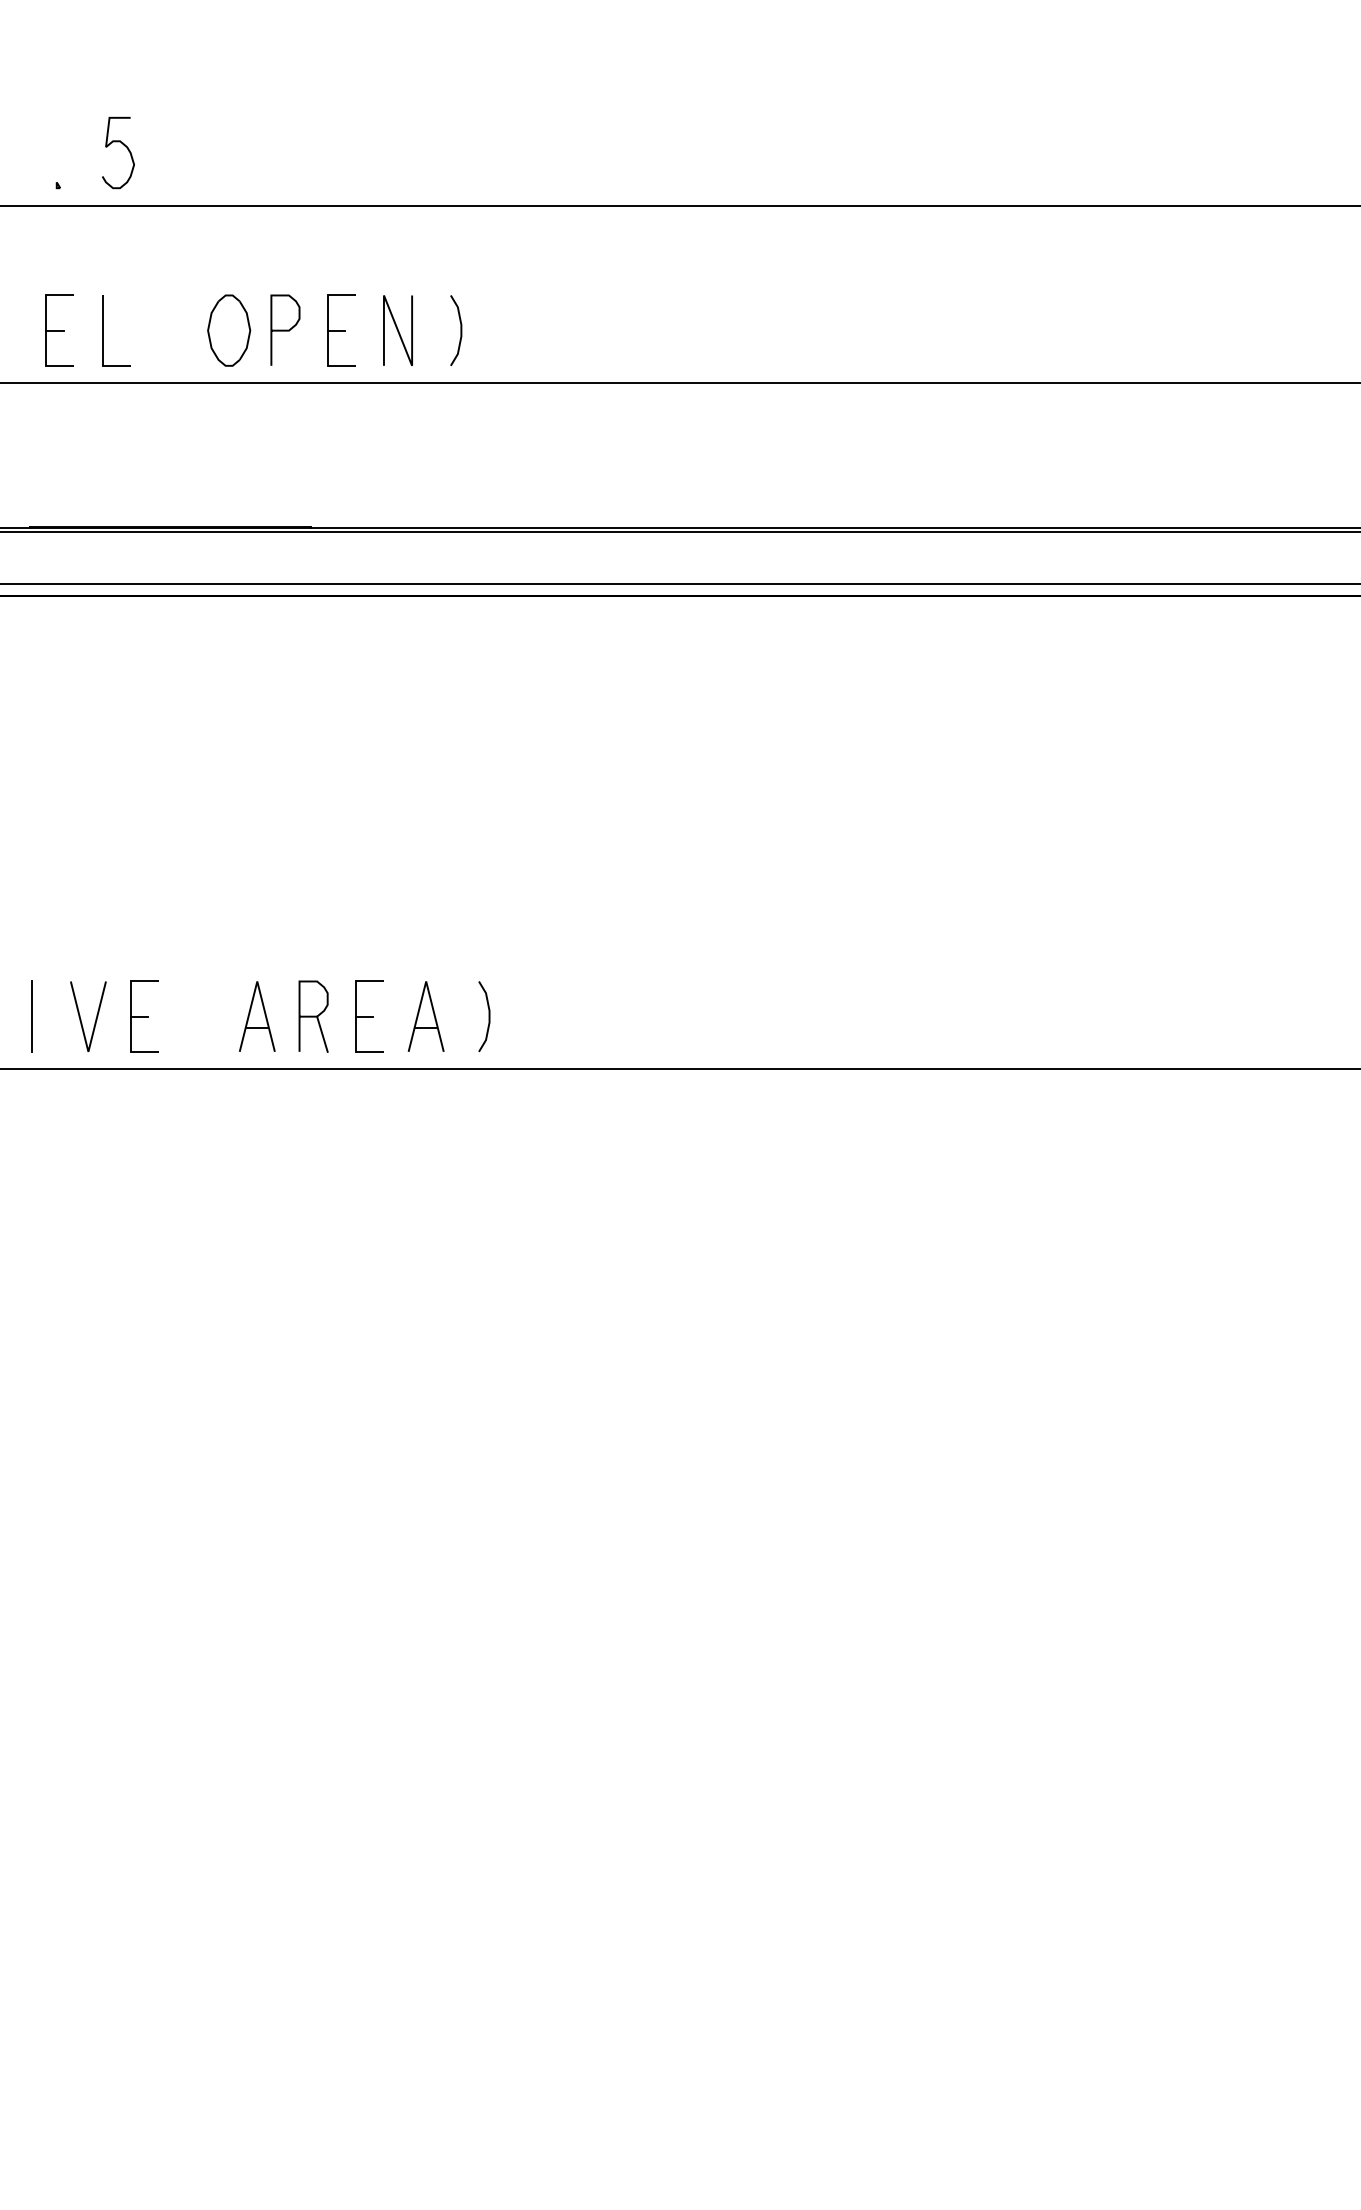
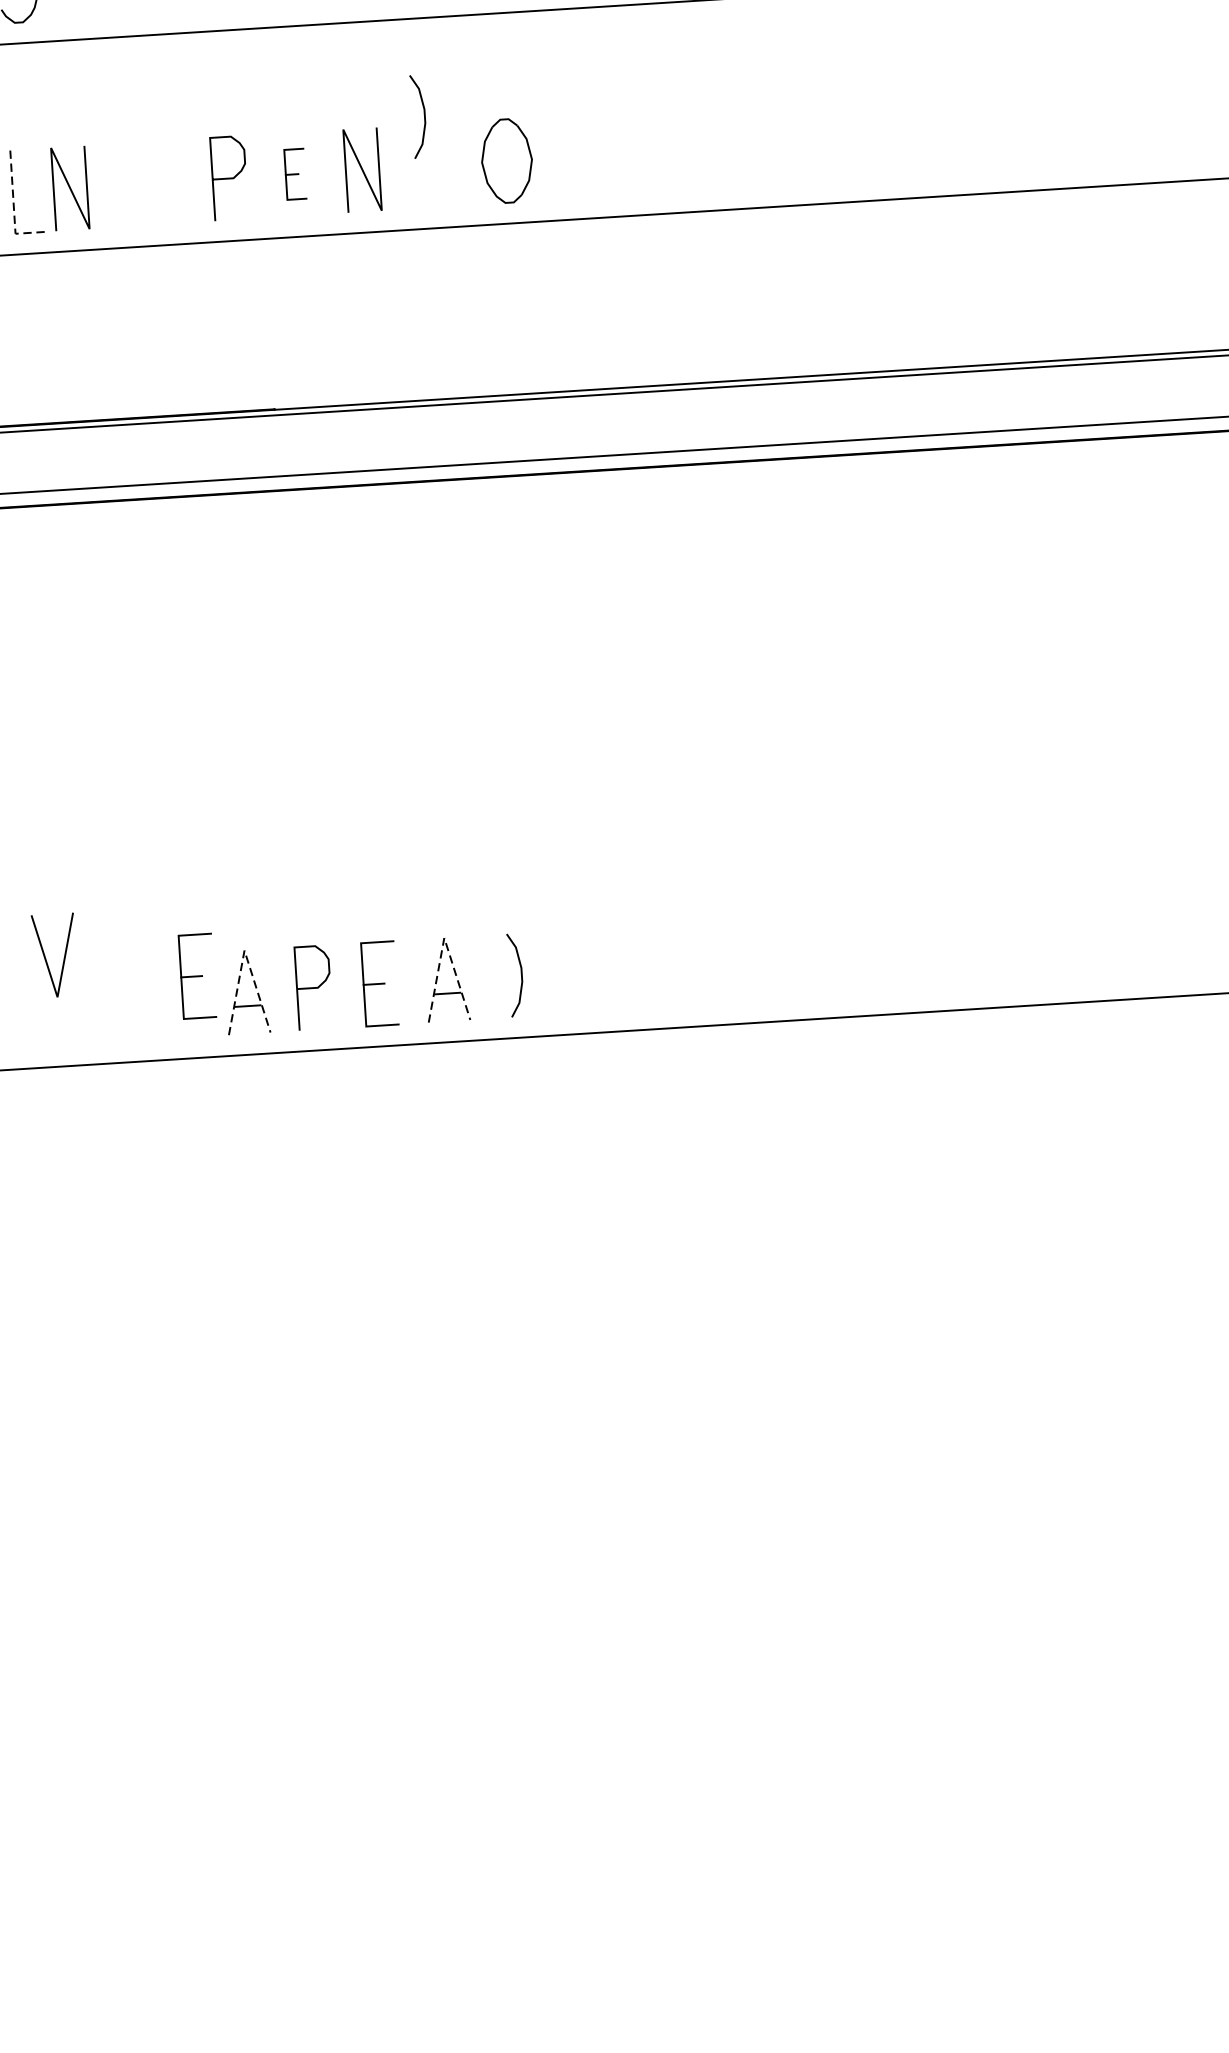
line: (150, 330) -> (69, 188), added
part: (229, 330) -> (507, 160), moved
part: (341, 330) -> (295, 174), size x0.6
curve: (460, 330) -> (423, 116), moved
line: (102, 346) -> (14, 210), solid -> dashed
line: (257, 981) -> (244, 950), solid -> dashed
line: (426, 981) -> (444, 938), solid -> dashed
part: (144, 1016) -> (197, 976), moved
line: (95, 1018) -> (63, 957), moved
line: (322, 1033) -> (325, 1007), removed

